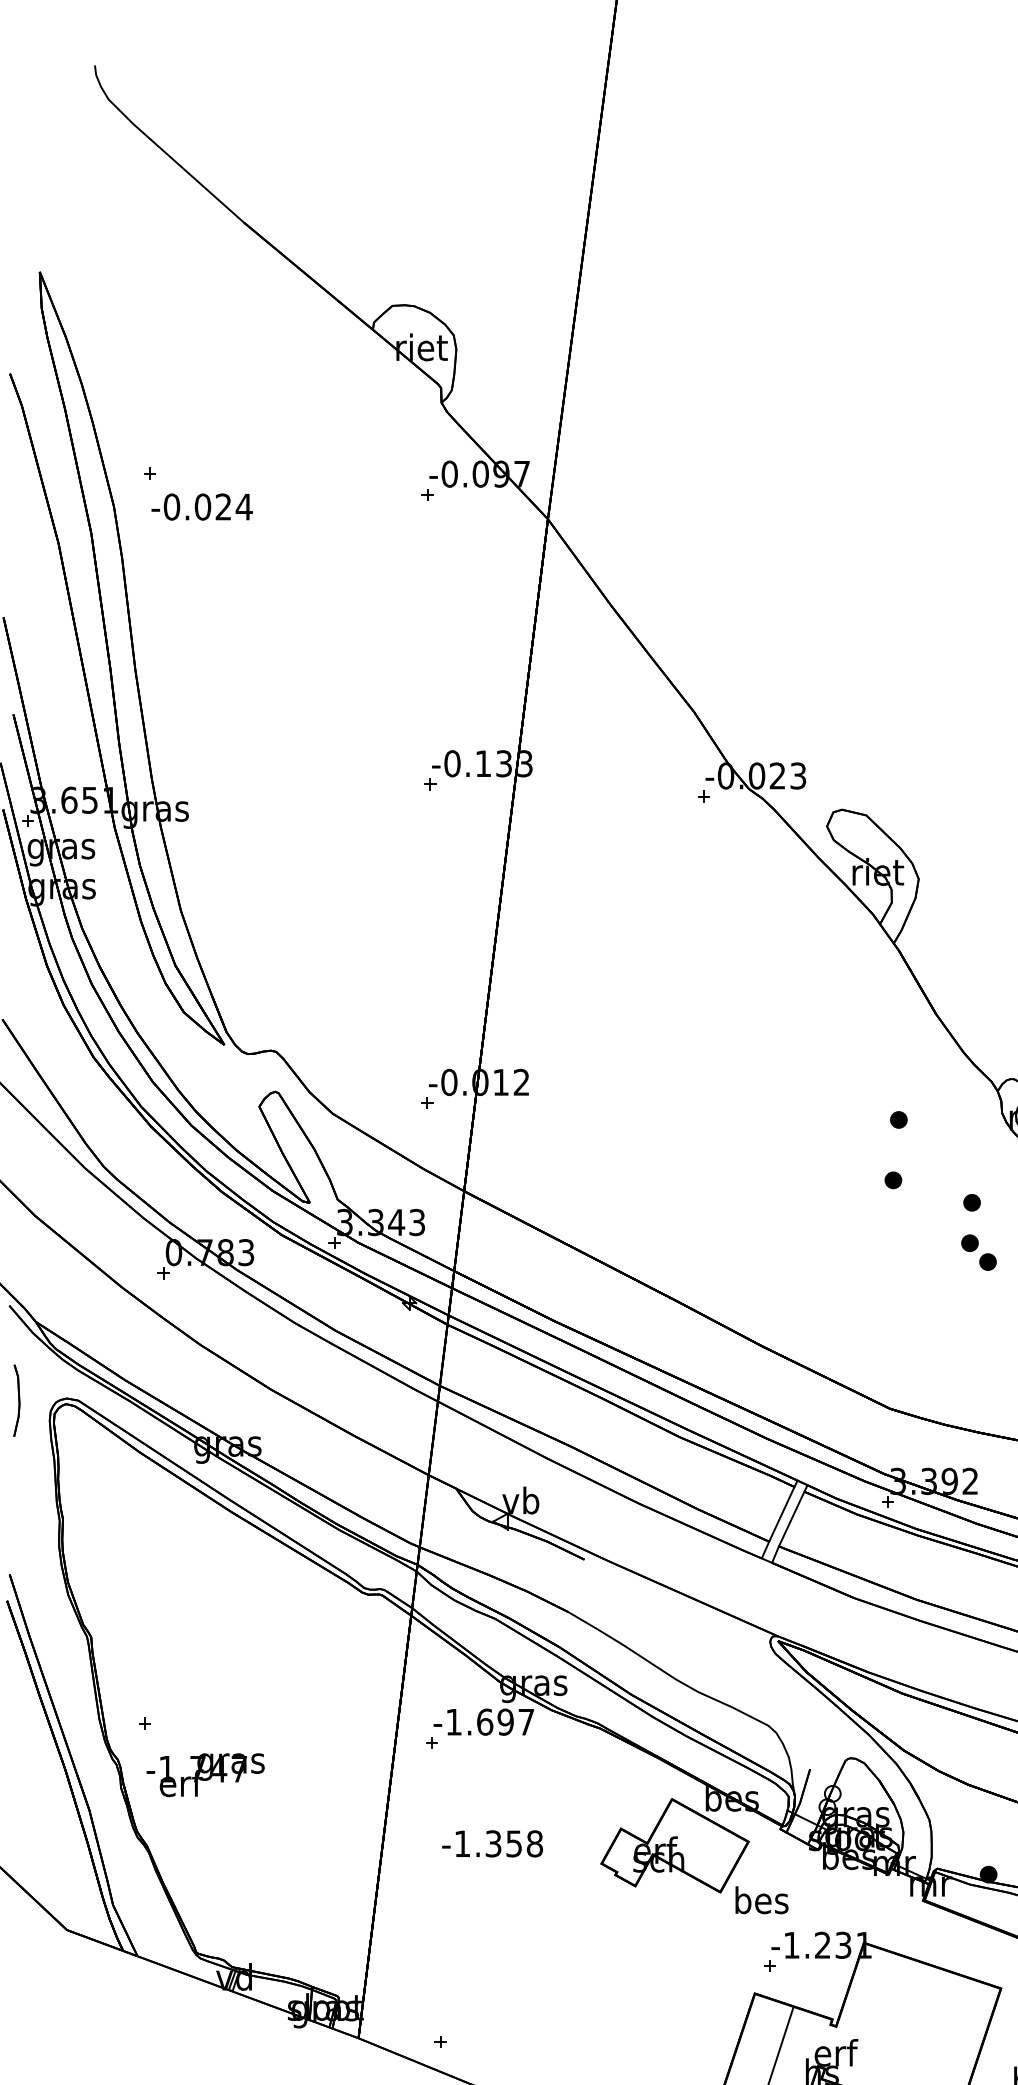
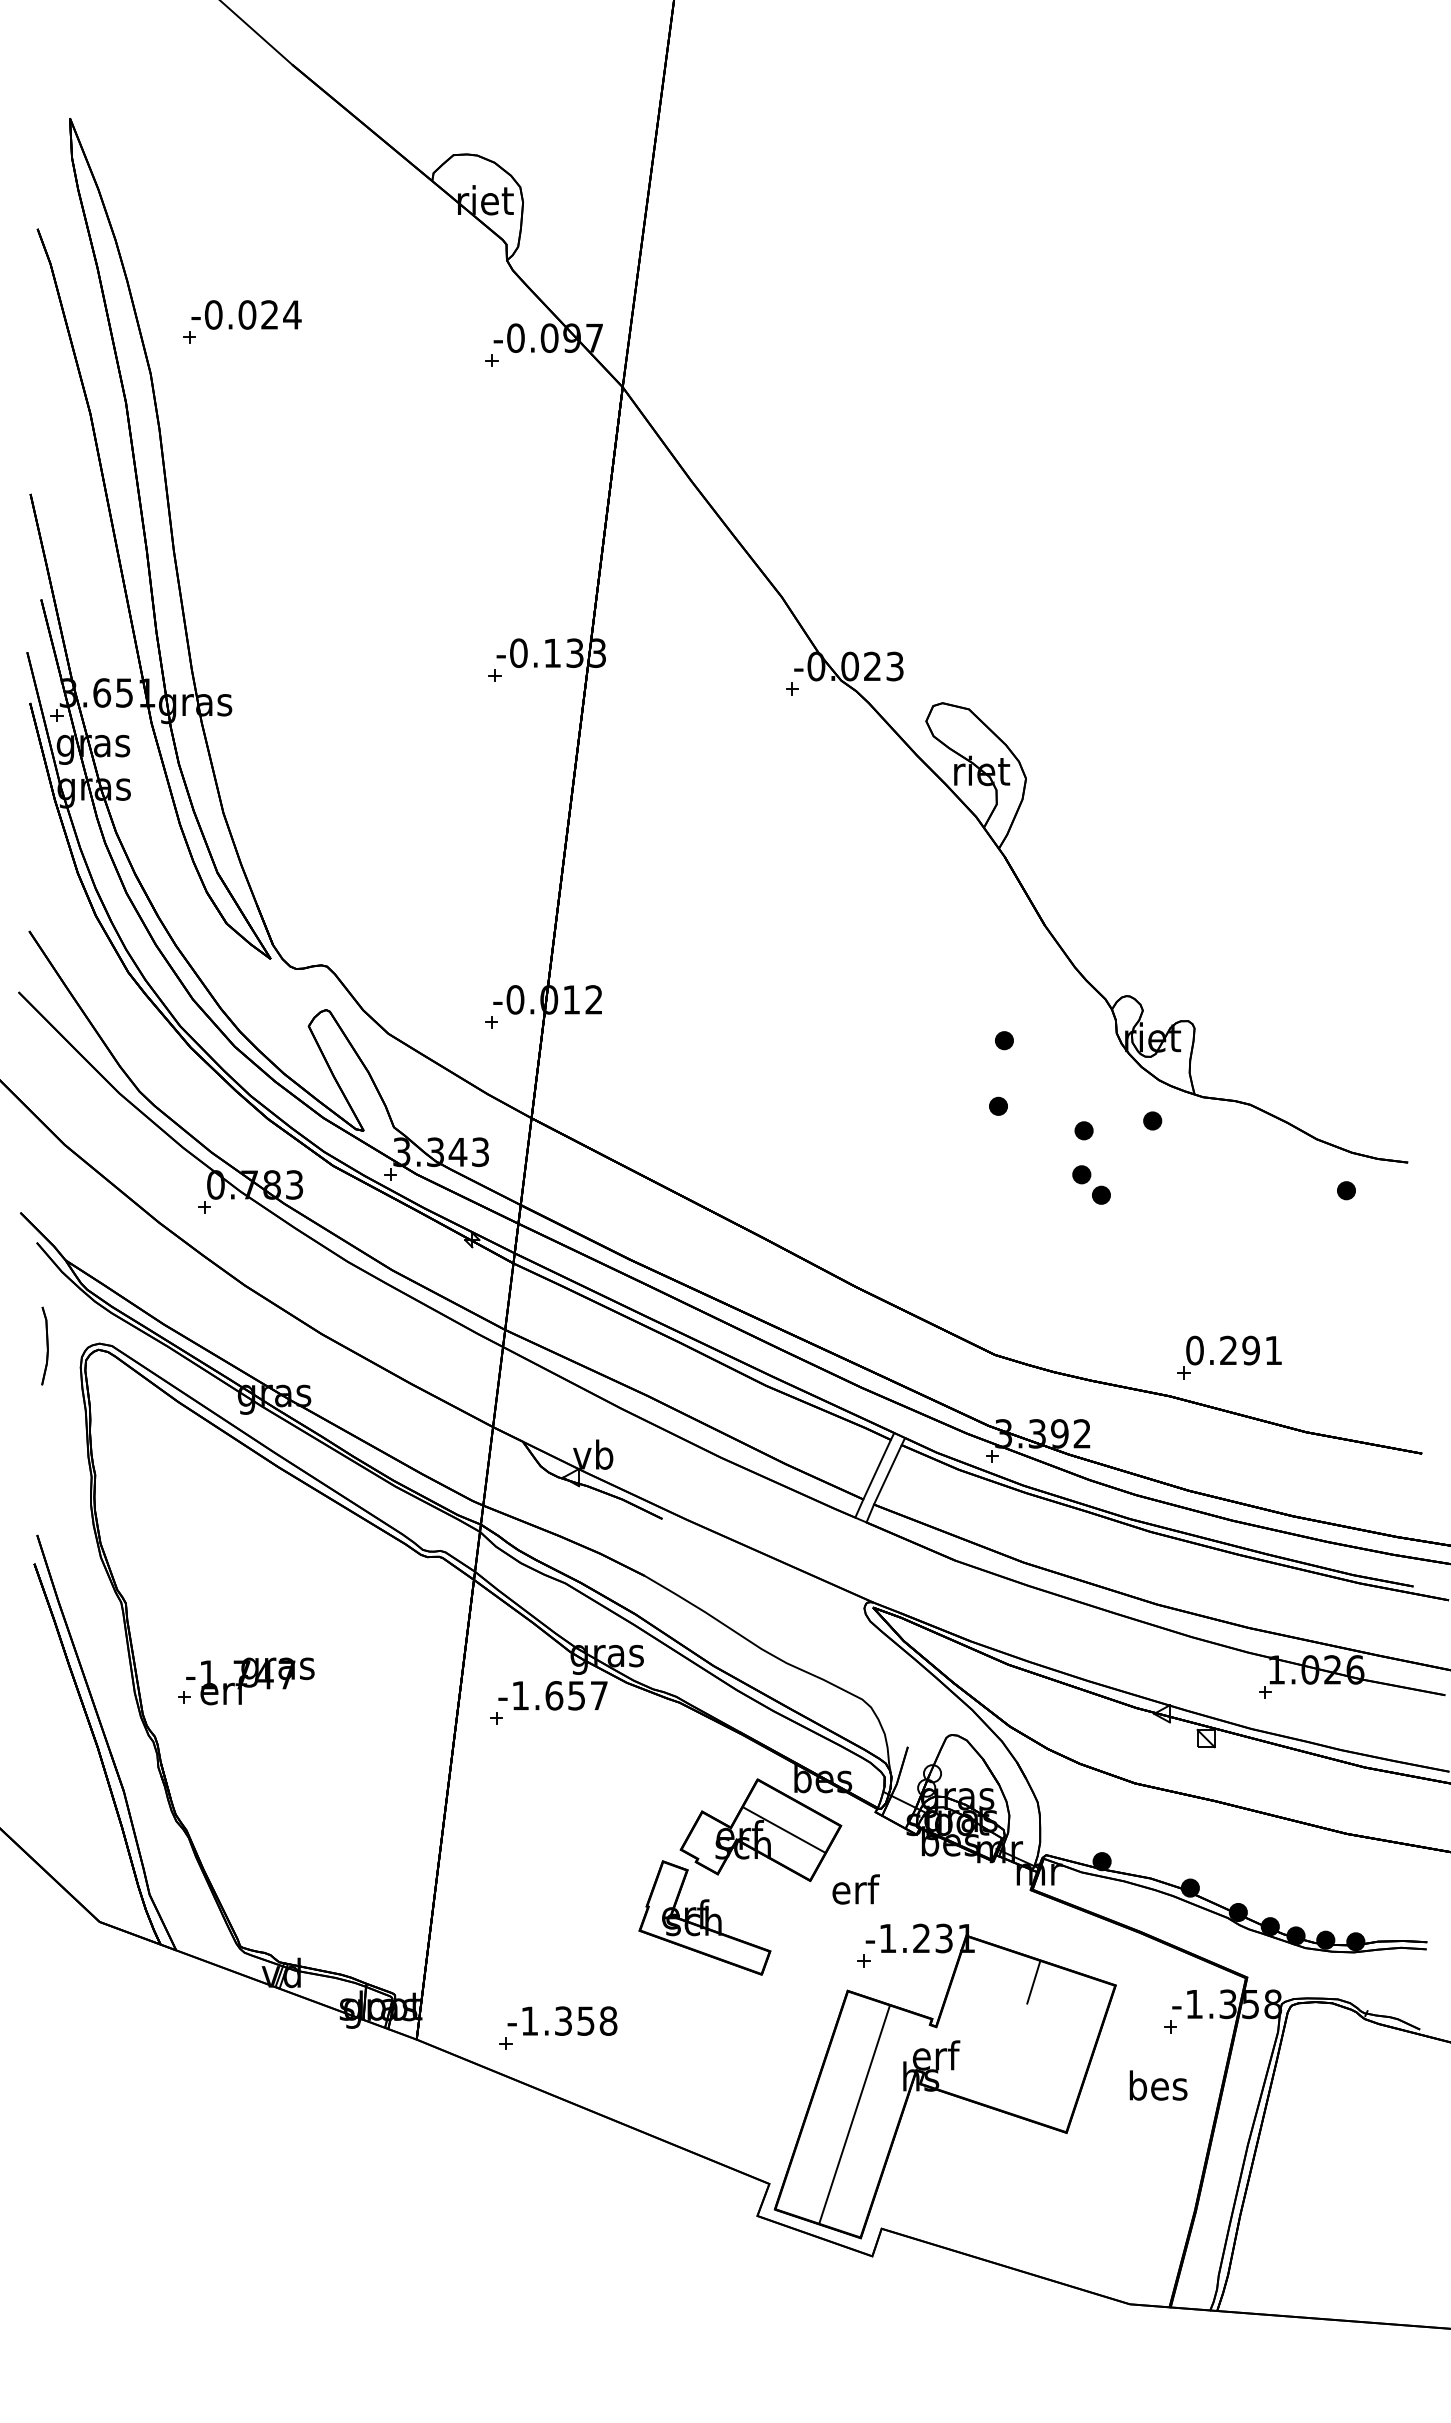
text: (202, 506) -> (246, 314), moved
text: (505, 1721) -> (576, 1695), -1.697 -> -1.657
text: (205, 1775) -> (250, 1681), moved
text: (492, 1843) -> (562, 2020), moved
line: (695, 1845) -> (783, 1829), added
text: (761, 1900) -> (855, 1889), bes -> erf
part: (623, 1926) -> (704, 1917), added
line: (925, 1985) -> (1033, 1982), added

